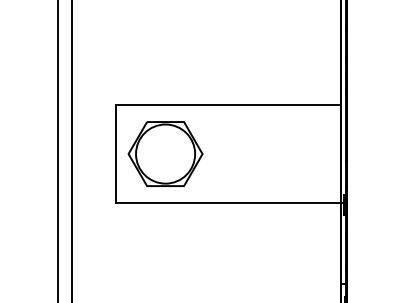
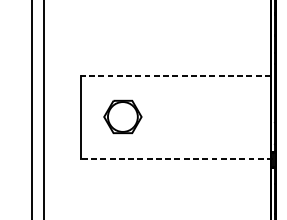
line: (228, 104) -> (175, 75), solid -> dashed
part: (165, 153) -> (122, 116), size x0.6
line: (230, 203) -> (177, 158), solid -> dashed

